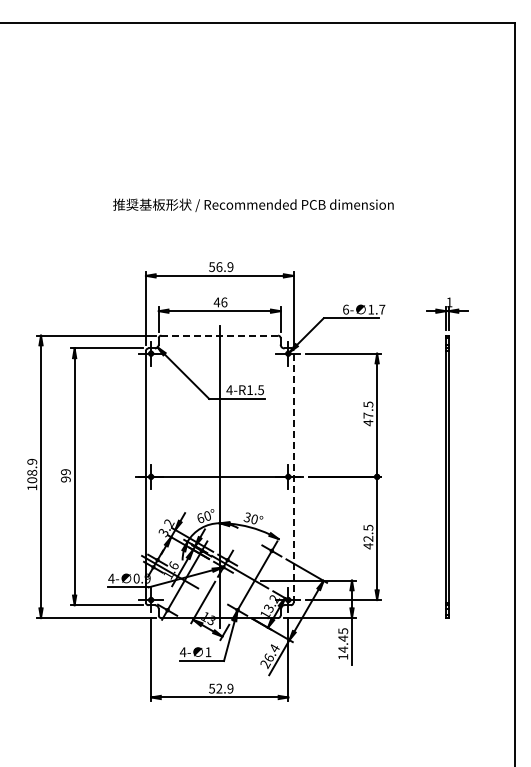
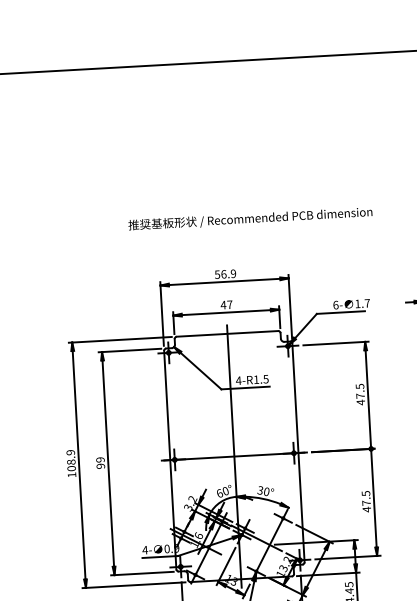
text: (224, 302) -> (230, 304), 46 -> 47
line: (219, 335) -> (227, 333), dashed -> solid
line: (293, 476) -> (298, 452), dashed -> solid
text: (368, 538) -> (366, 502), 42.5 -> 47.5

